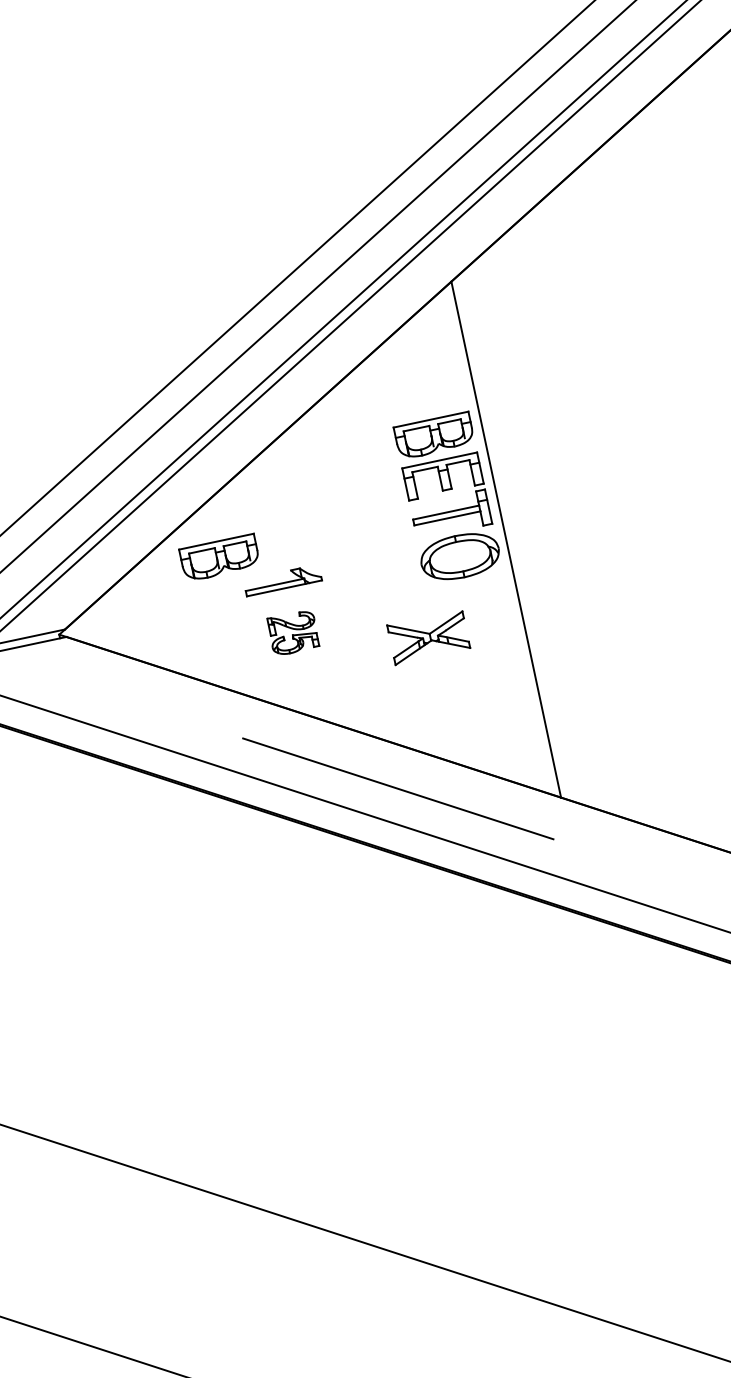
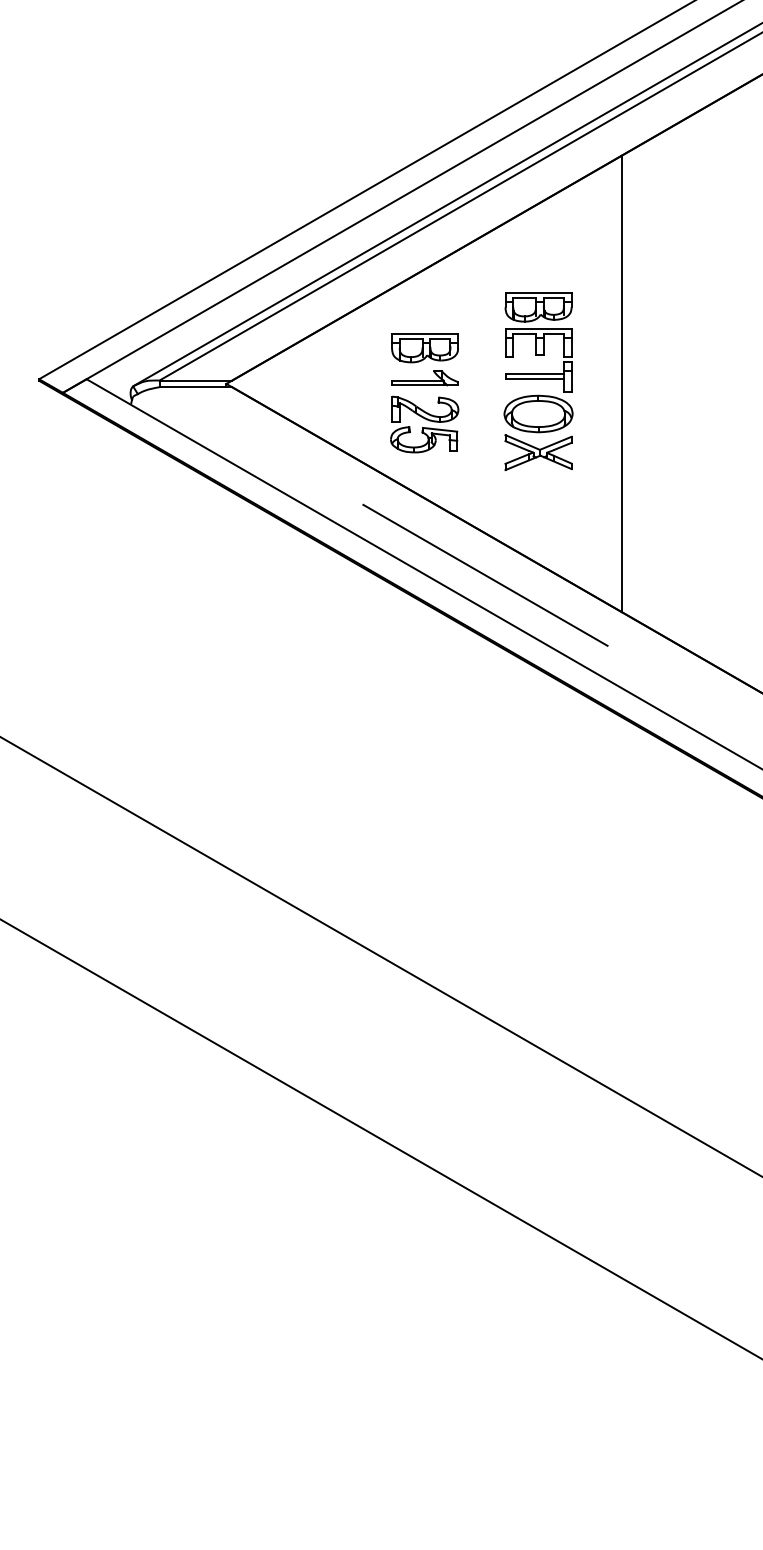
part: (446, 490) -> (538, 355), moved
part: (219, 558) -> (424, 348), moved
part: (293, 632) -> (424, 424), size x1.67

